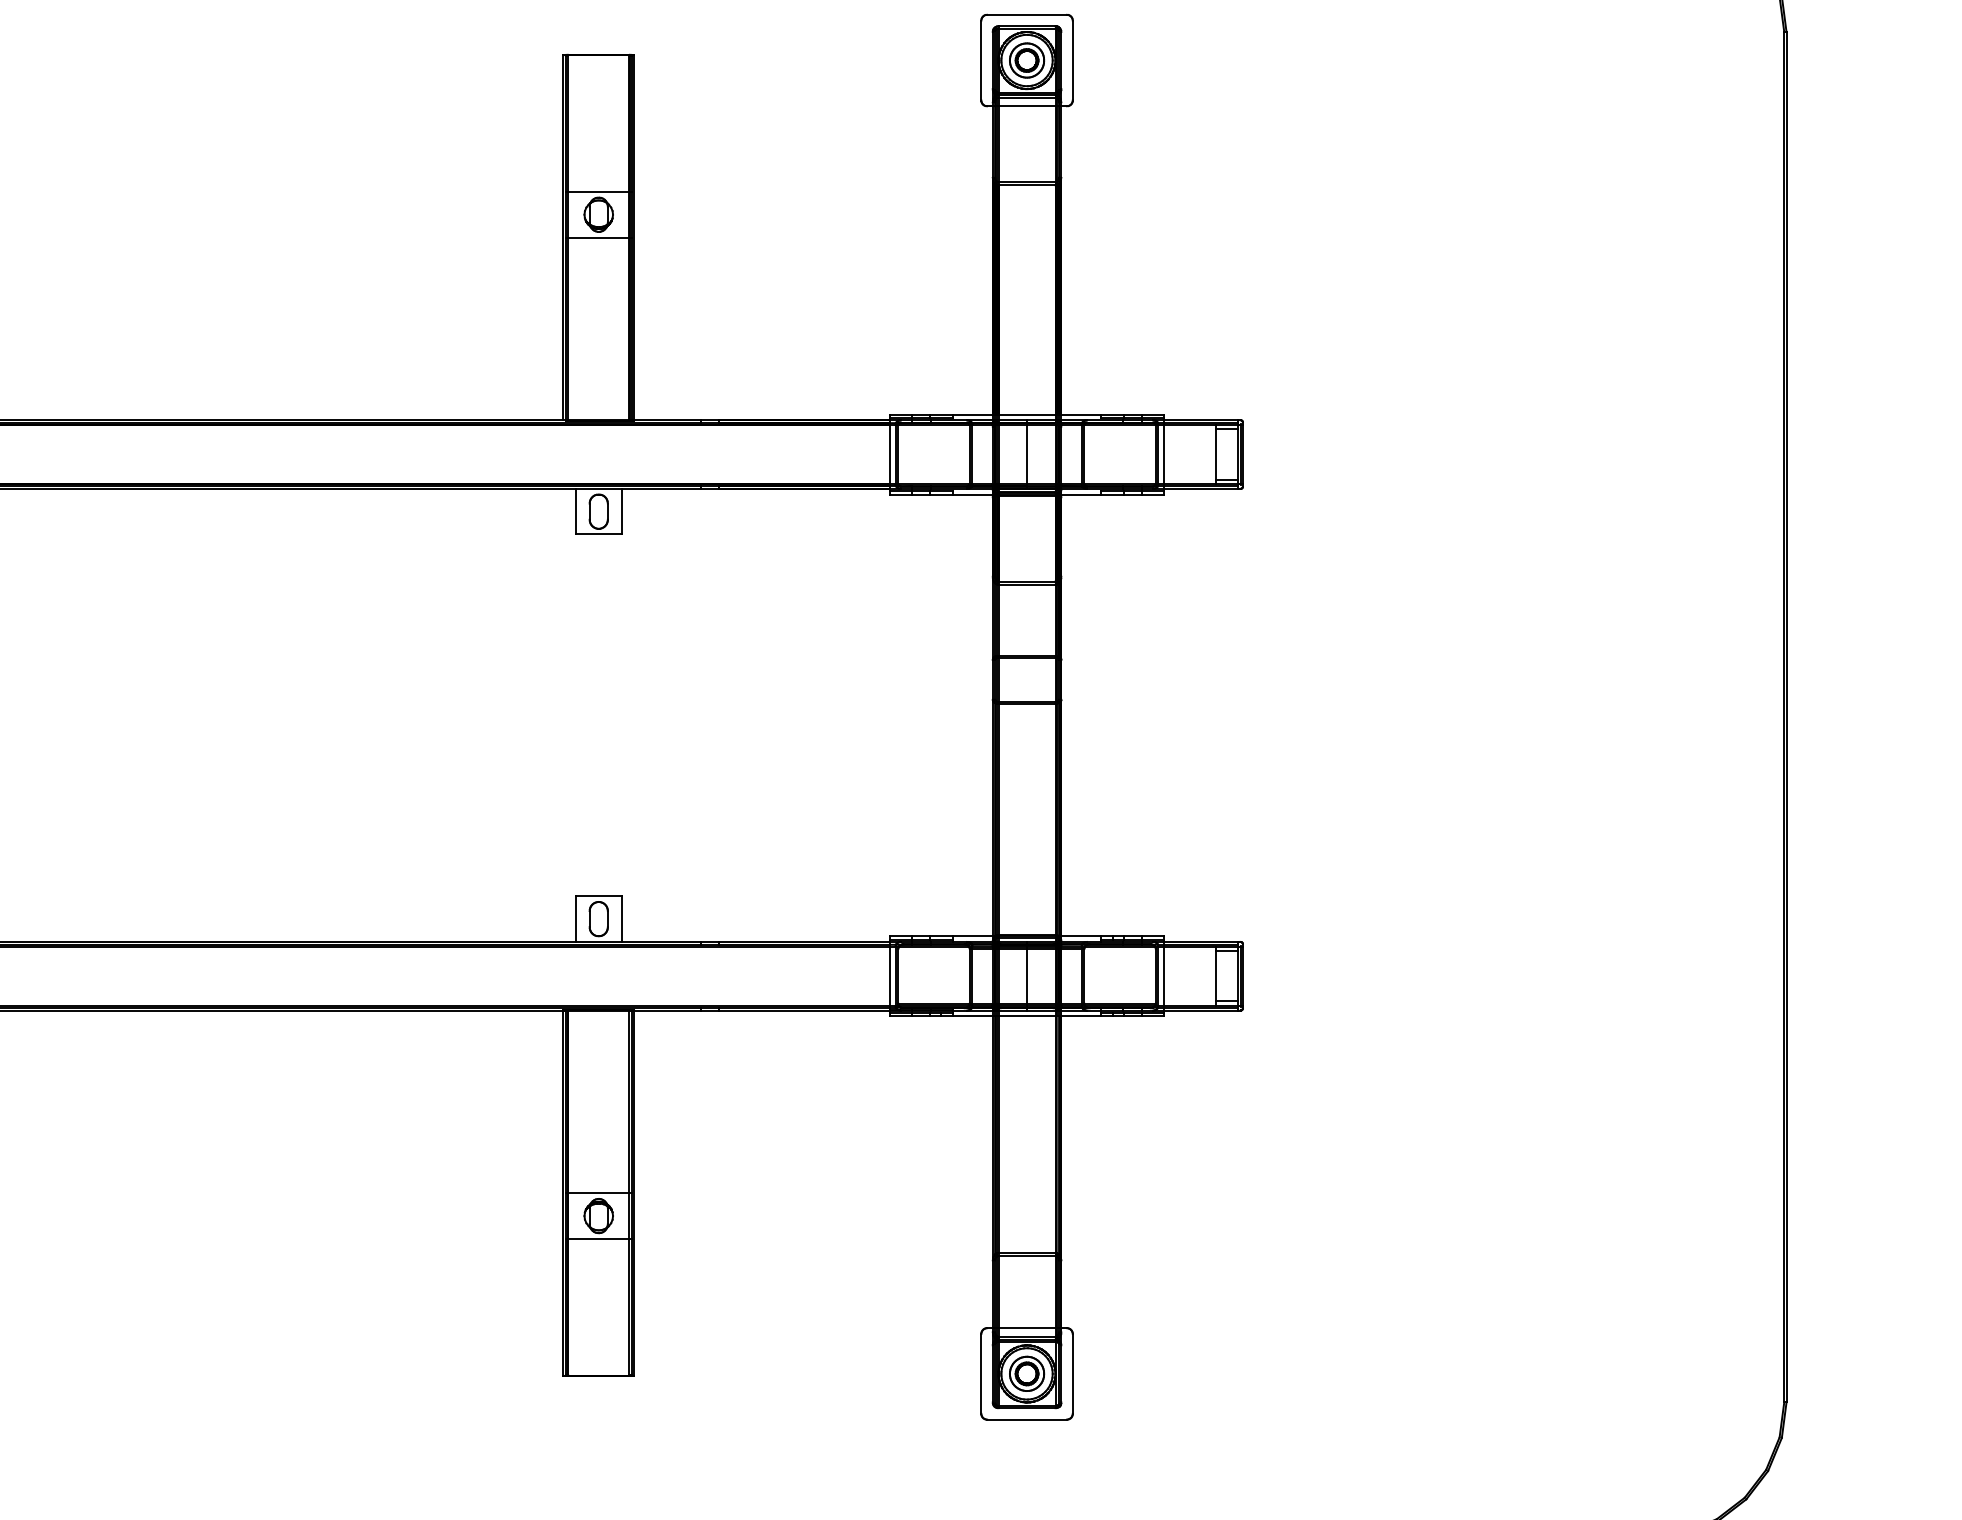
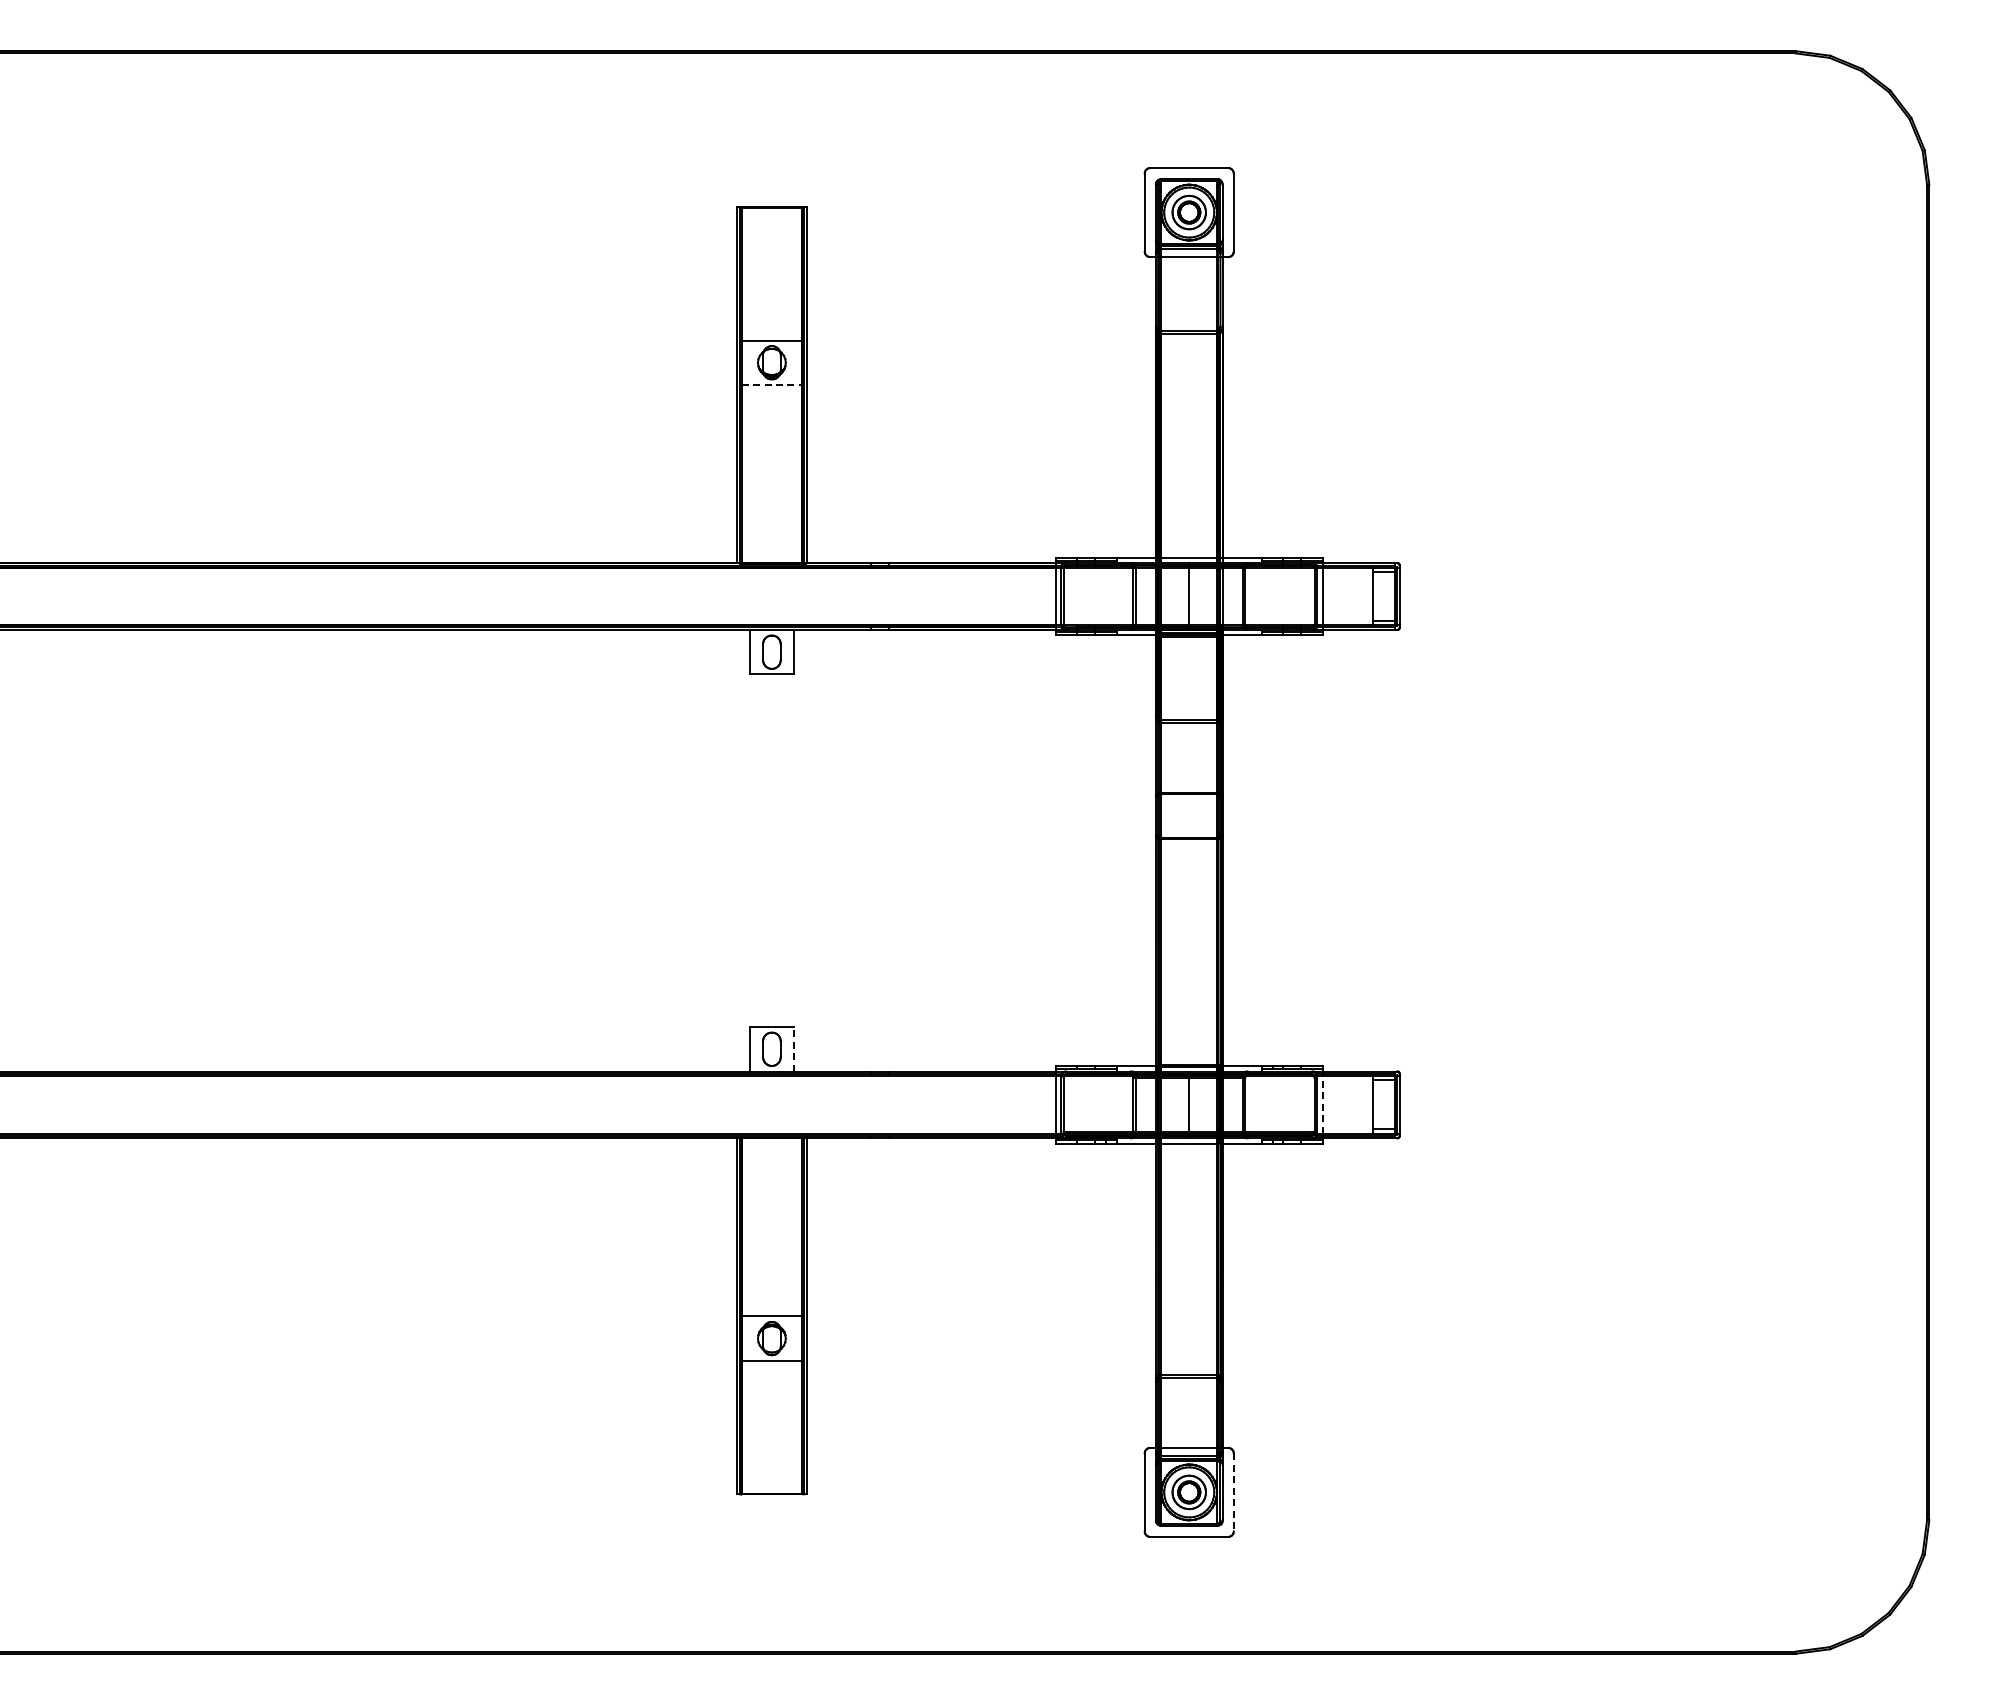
line: (599, 237) -> (772, 385), solid -> dashed
line: (621, 918) -> (794, 1048), solid -> dashed
line: (1163, 975) -> (1322, 1104), solid -> dashed
line: (1072, 1373) -> (1233, 1492), solid -> dashed

